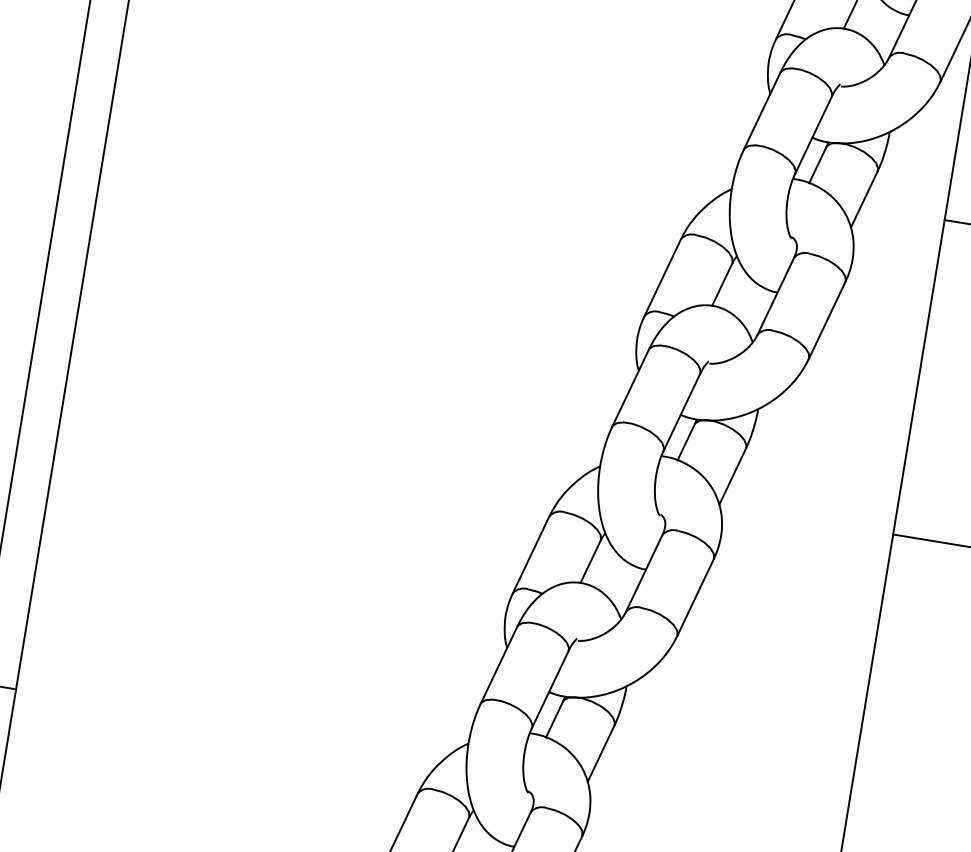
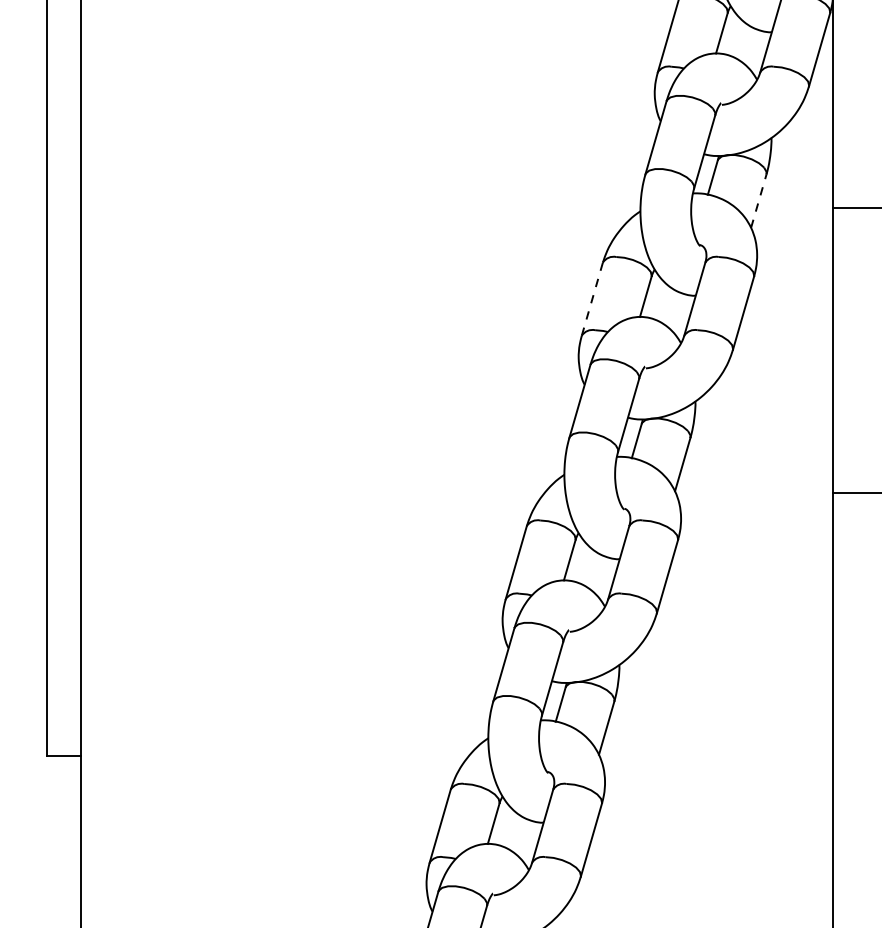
line: (863, 199) -> (758, 201), solid -> dashed
line: (662, 277) -> (592, 299), solid -> dashed

